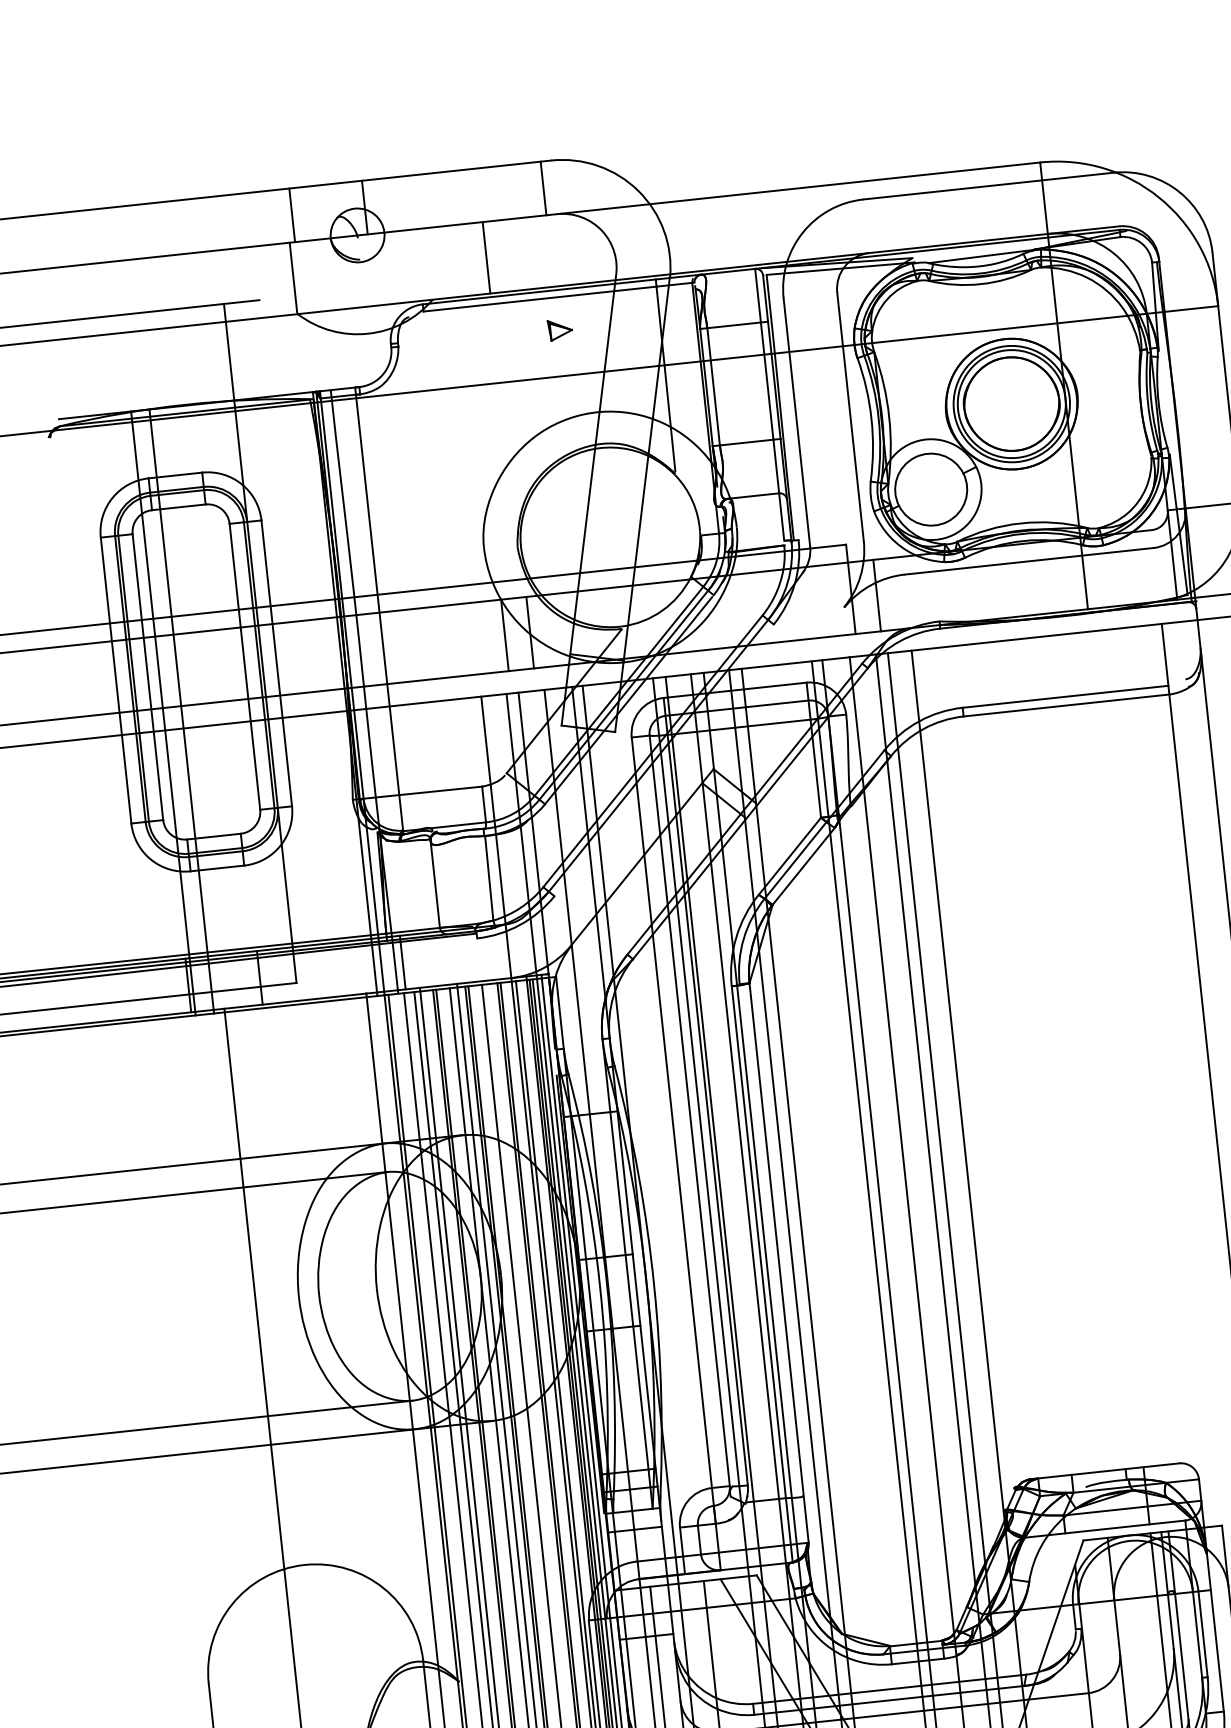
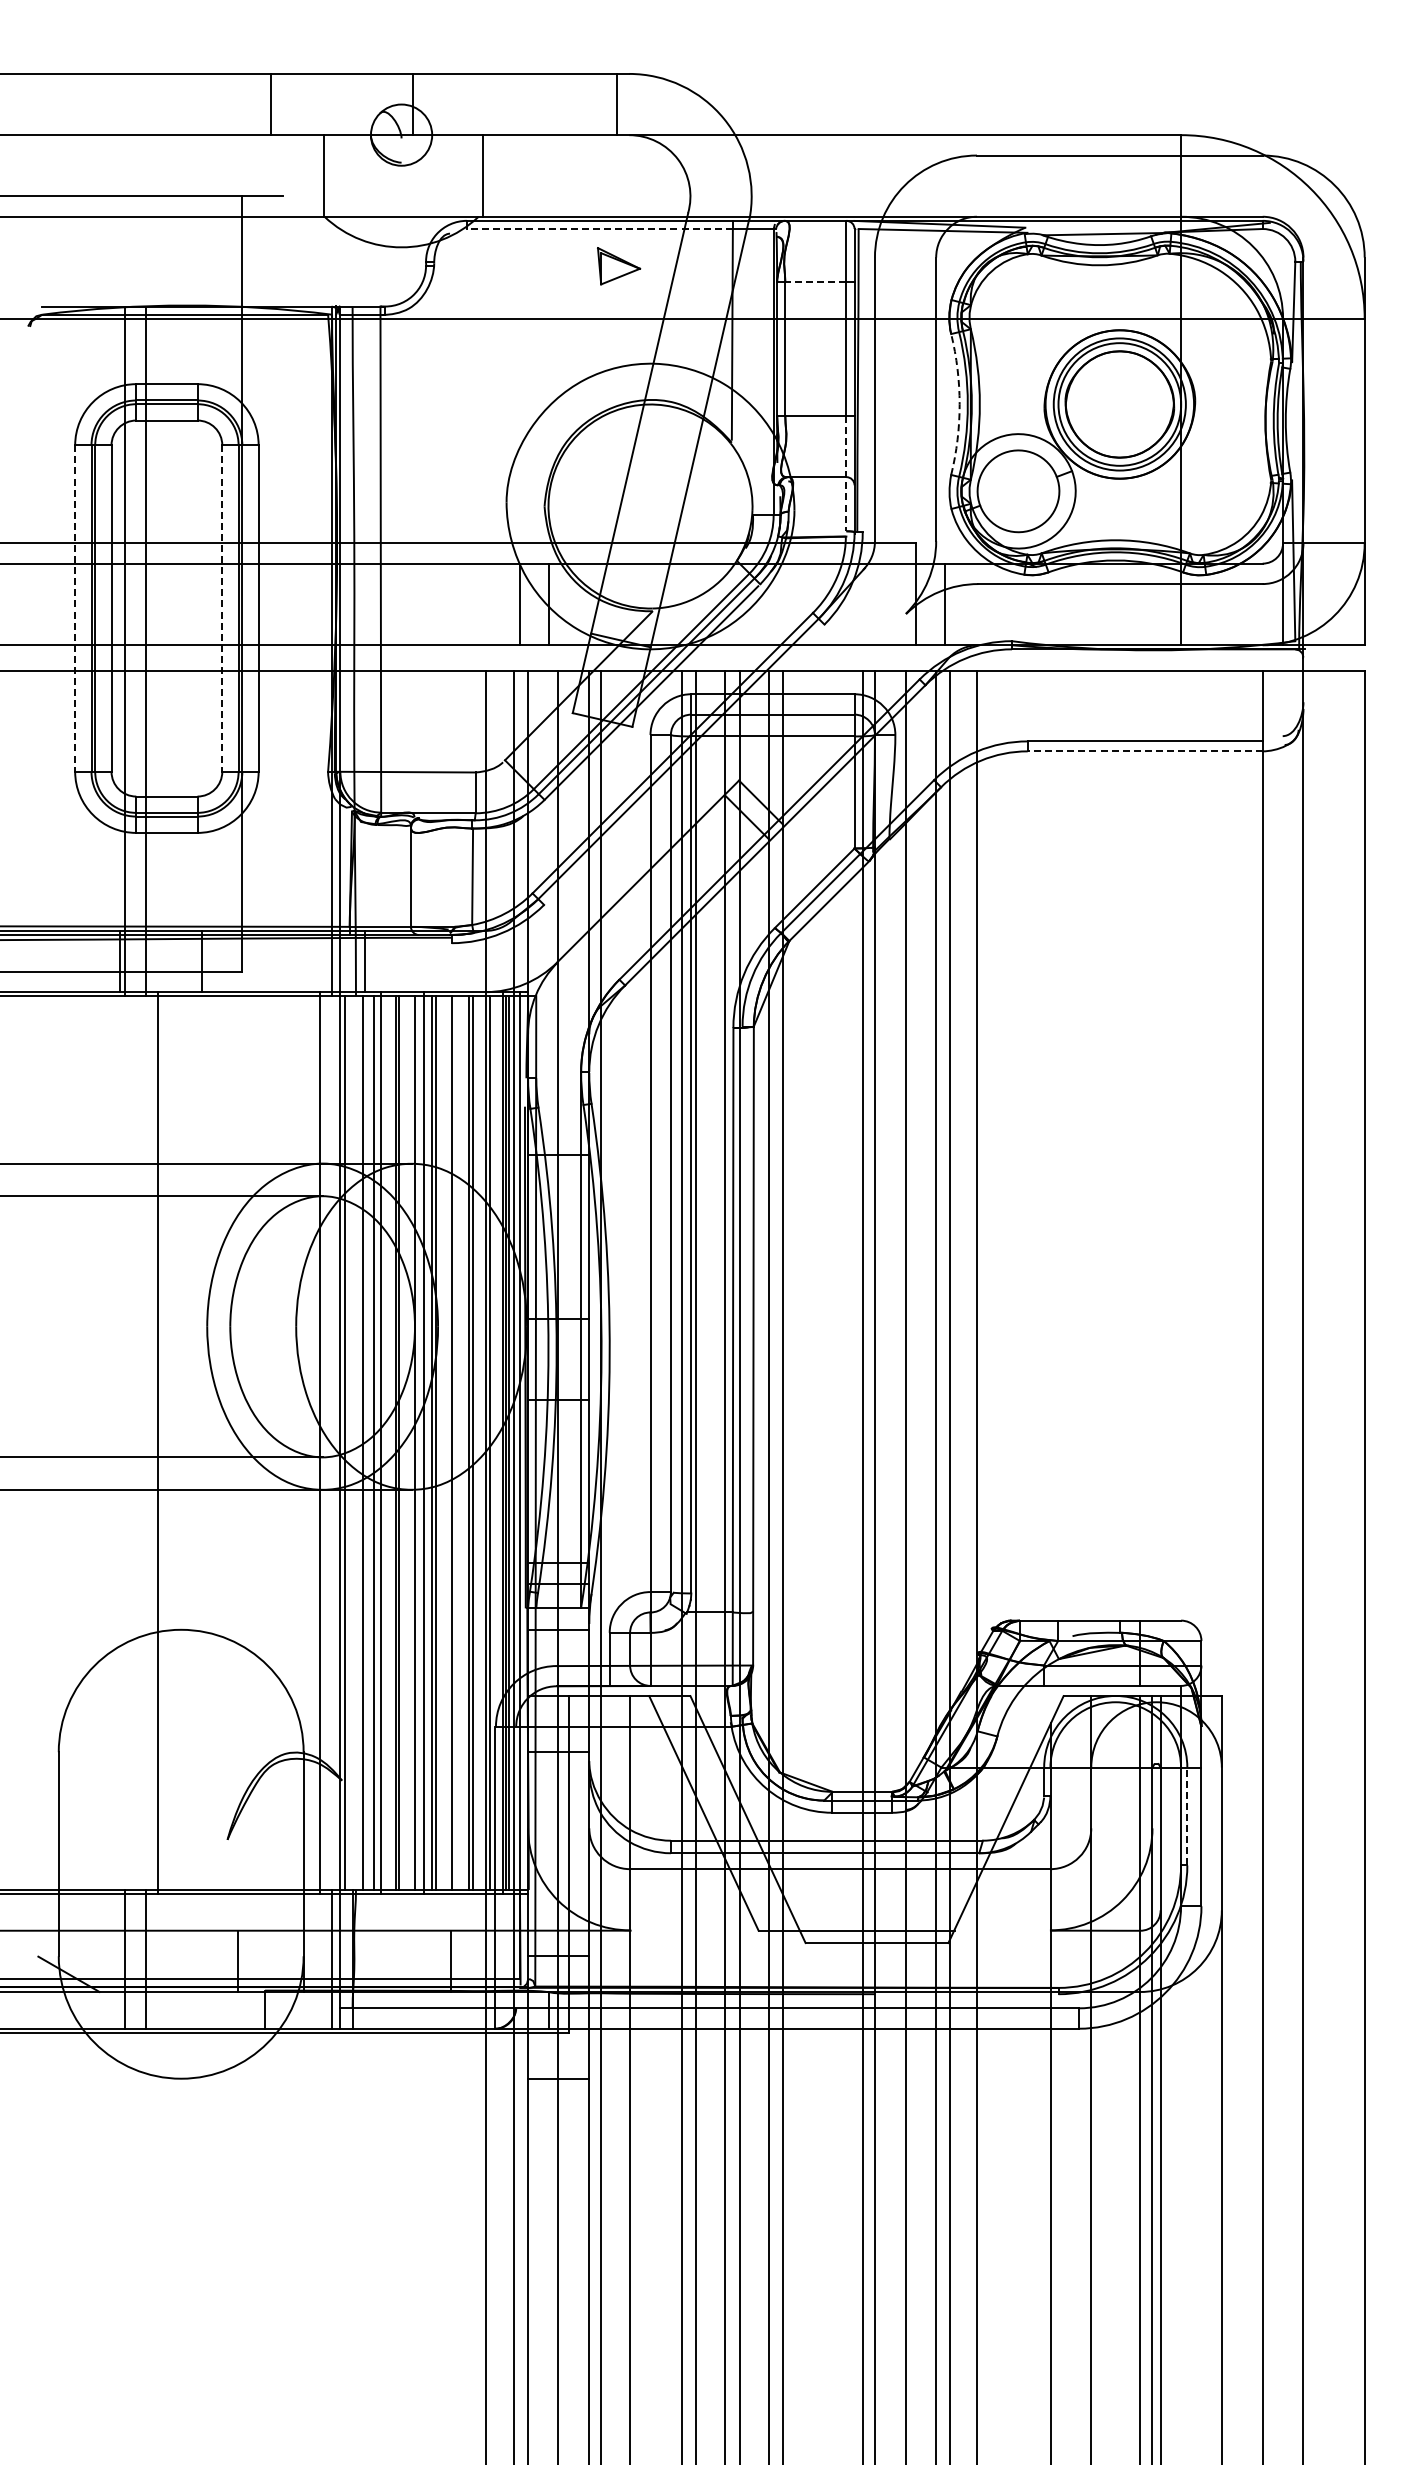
line: (292, 215) -> (271, 104), moved
line: (486, 257) -> (483, 175), moved
line: (539, 299) -> (599, 229), solid -> dashed
line: (733, 325) -> (815, 282), solid -> dashed
part: (559, 329) -> (618, 265), size x1.6
arc: (871, 419) -> (959, 404), solid -> dashed
line: (778, 490) -> (846, 473), solid -> dashed
line: (245, 667) -> (222, 609), solid -> dashed
line: (116, 681) -> (75, 609), solid -> dashed
line: (1065, 705) -> (1144, 751), solid -> dashed
line: (1203, 1634) -> (1187, 1816), solid -> dashed

